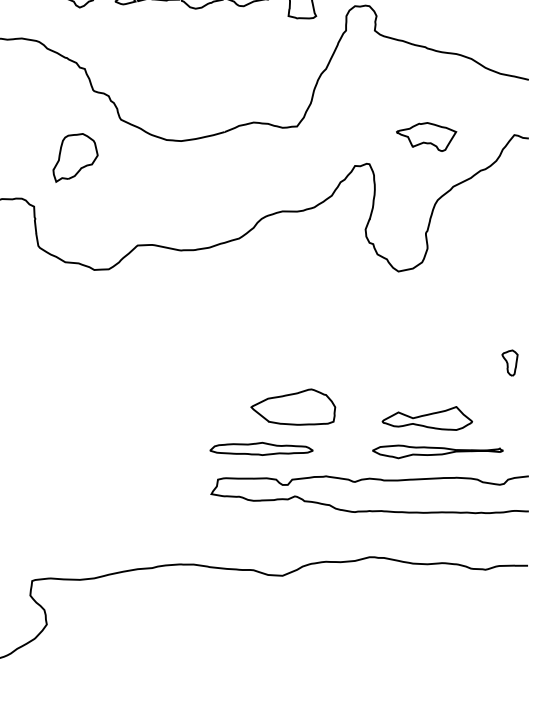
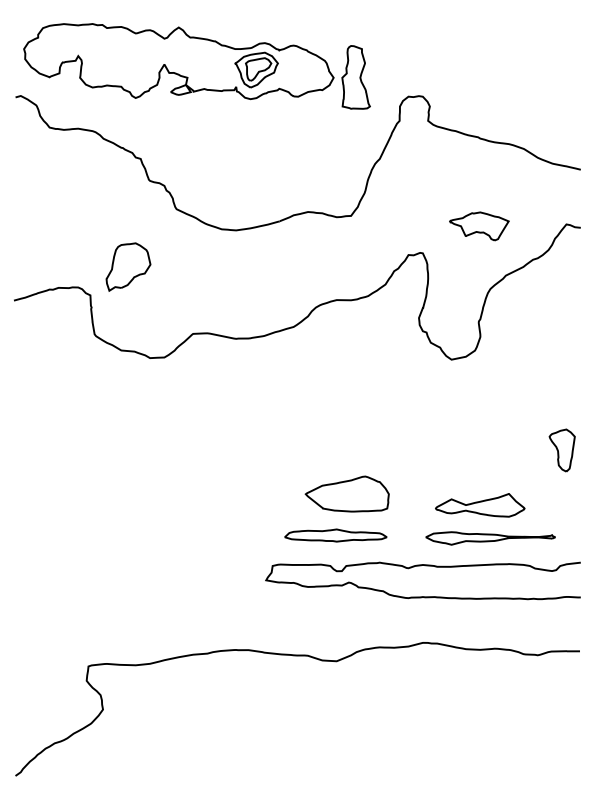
part: (75, 157) -> (128, 266), moved
part: (509, 363) -> (561, 450), size x1.67
part: (261, 448) -> (335, 535), moved

